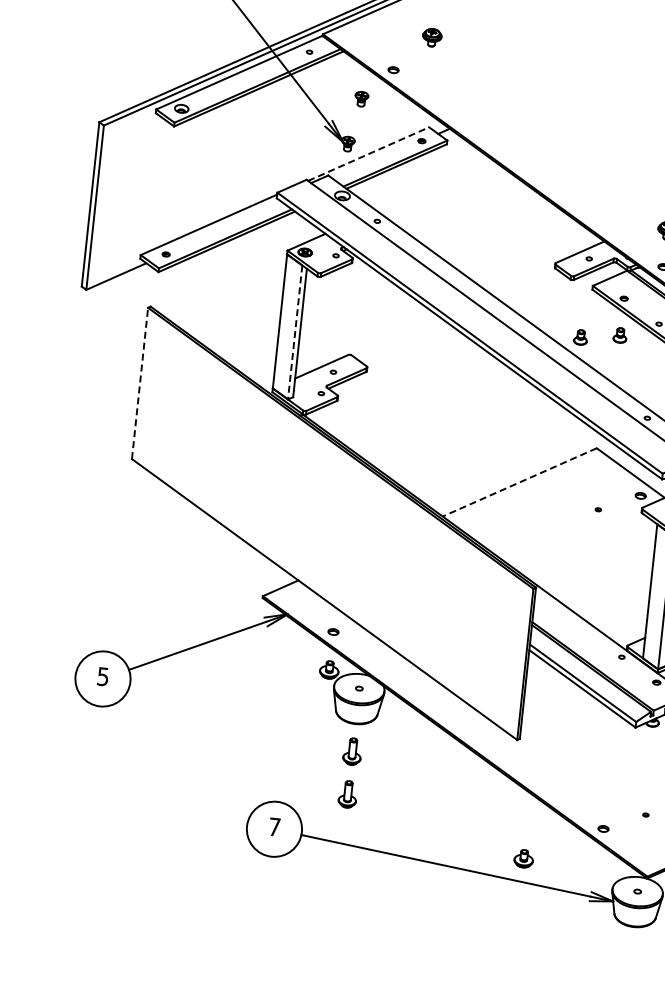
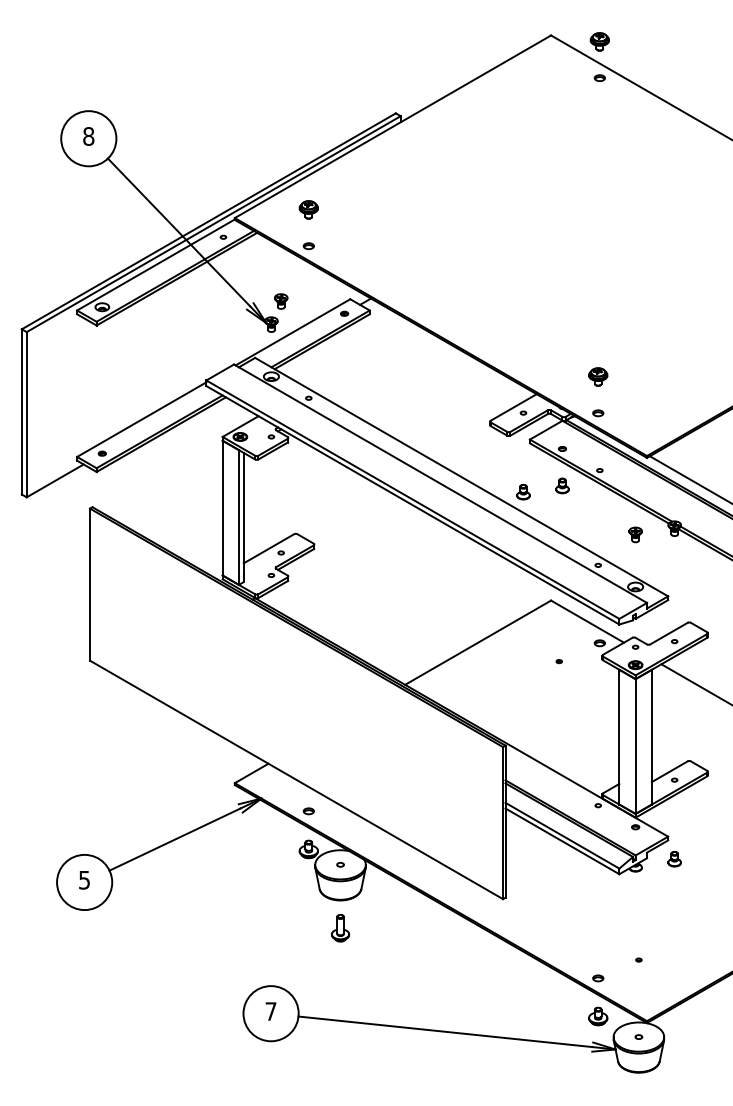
part: (431, 37) -> (308, 209), moved
part: (361, 99) -> (281, 301), moved
line: (369, 154) -> (293, 332), dashed -> solid
line: (294, 333) -> (238, 518), dashed -> solid
line: (140, 383) -> (90, 584), dashed -> solid
line: (519, 482) -> (477, 642), dashed -> solid
part: (347, 794) -> (340, 971), removed
part: (524, 858) -> (598, 1016), moved

